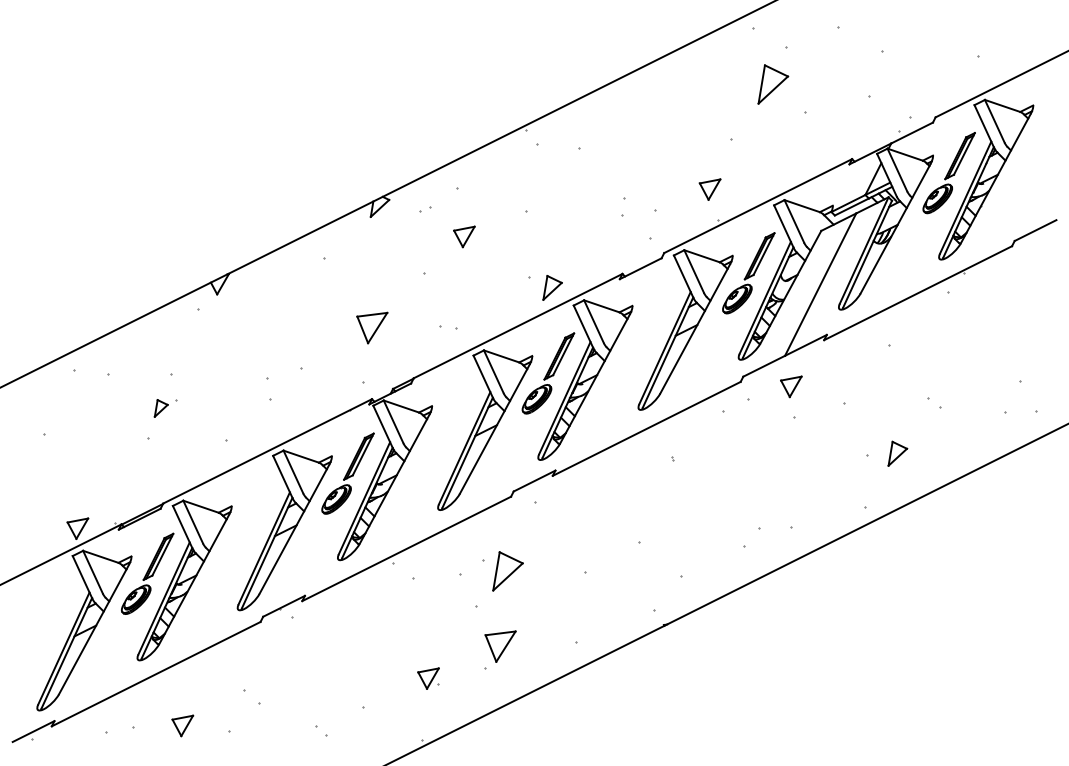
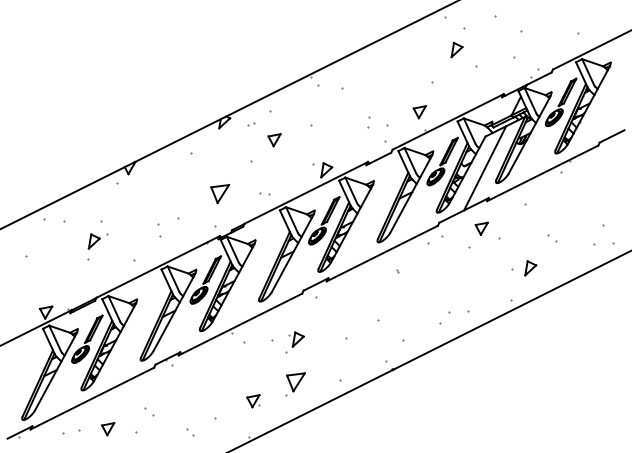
part: (772, 83) -> (456, 49), size x0.62
part: (790, 386) -> (481, 228), moved
part: (164, 408) -> (97, 241), size x1.43
part: (498, 579) -> (294, 342), size x0.62

